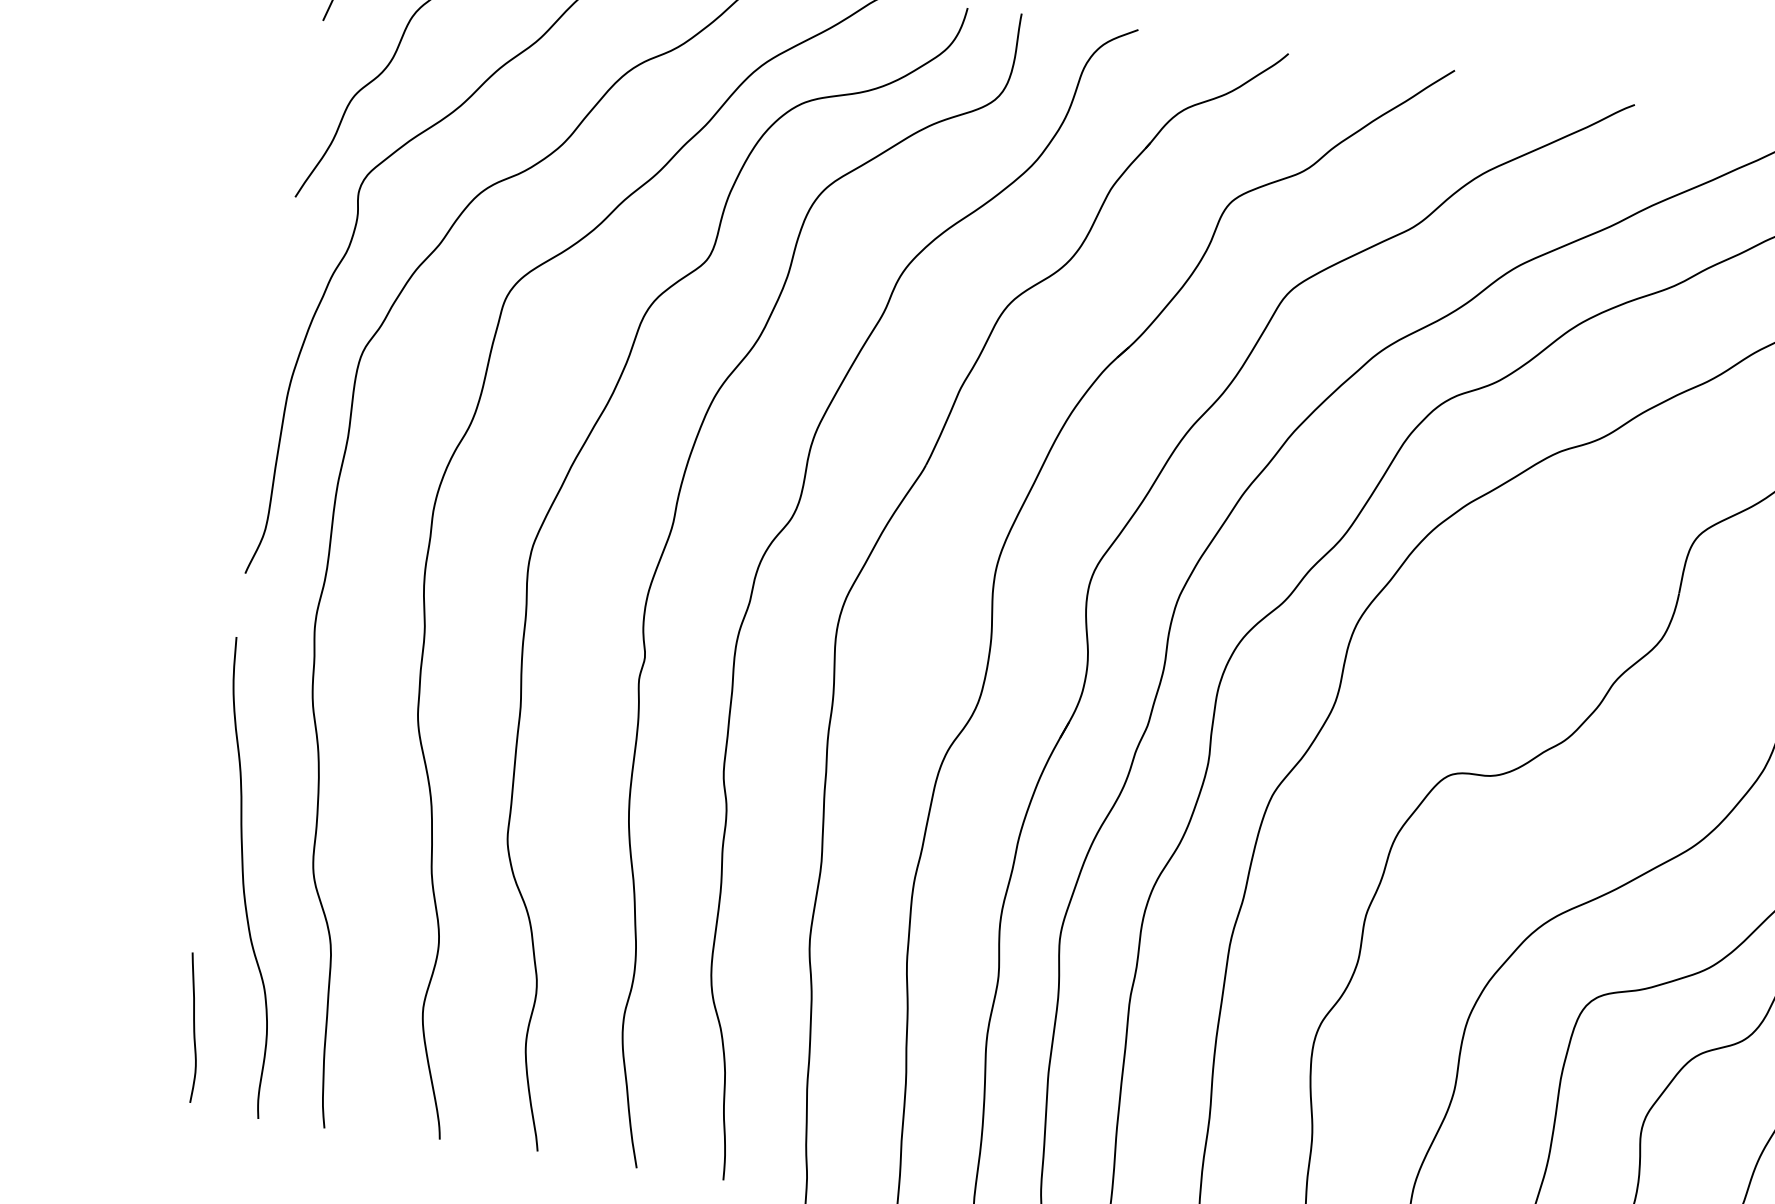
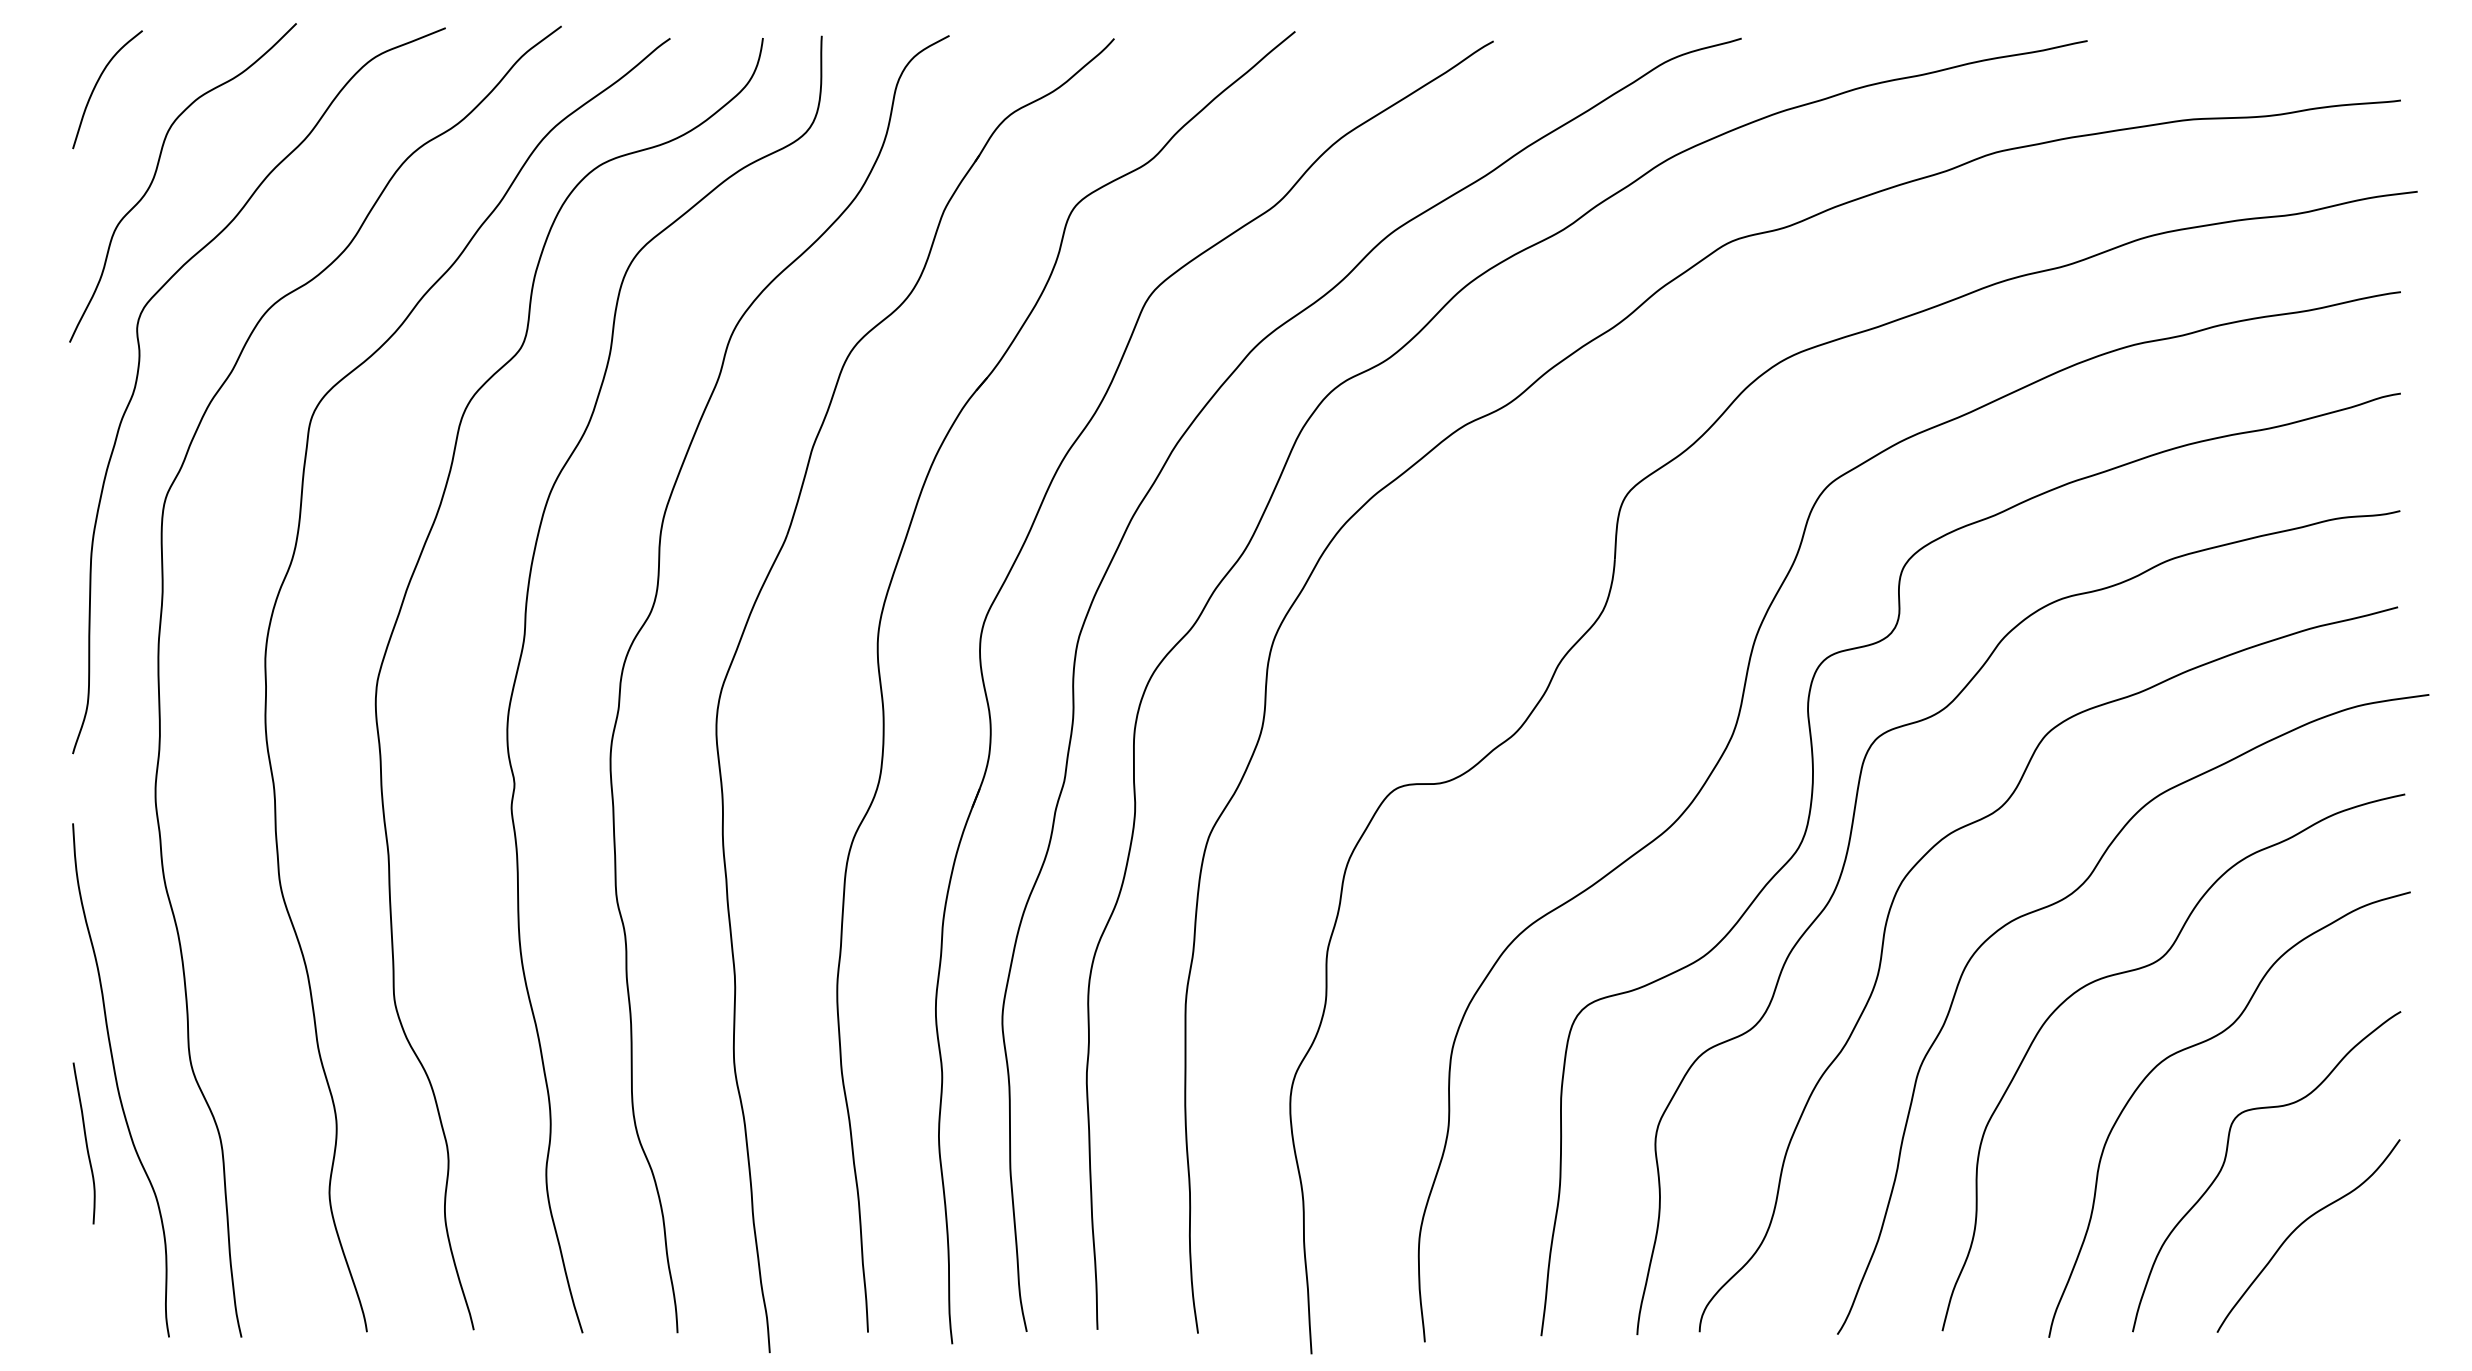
curve: (193, 1027) -> (85, 1143), moved

